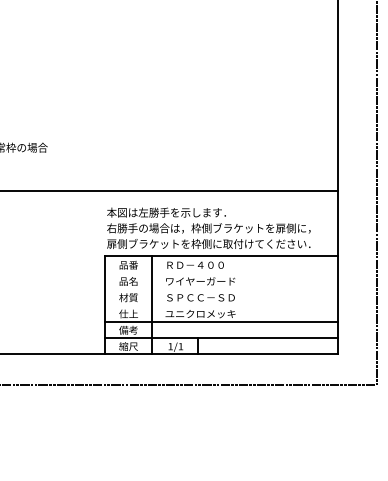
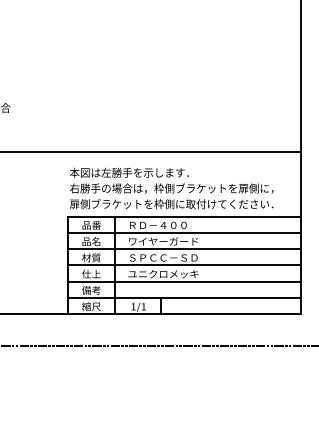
line: (221, 272) -> (184, 232), added
line: (221, 289) -> (184, 249), added
line: (221, 305) -> (184, 265), added

